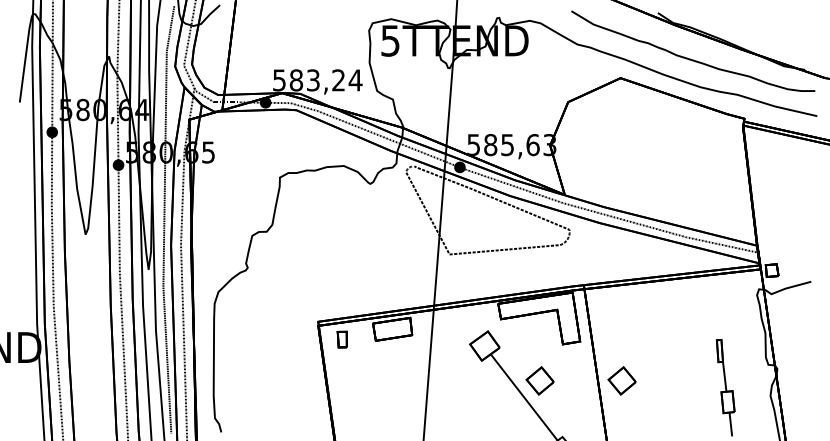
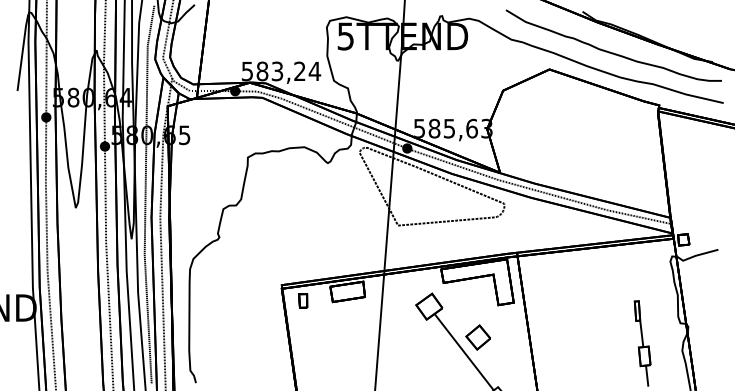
part: (621, 380) -> (550, 337), removed

